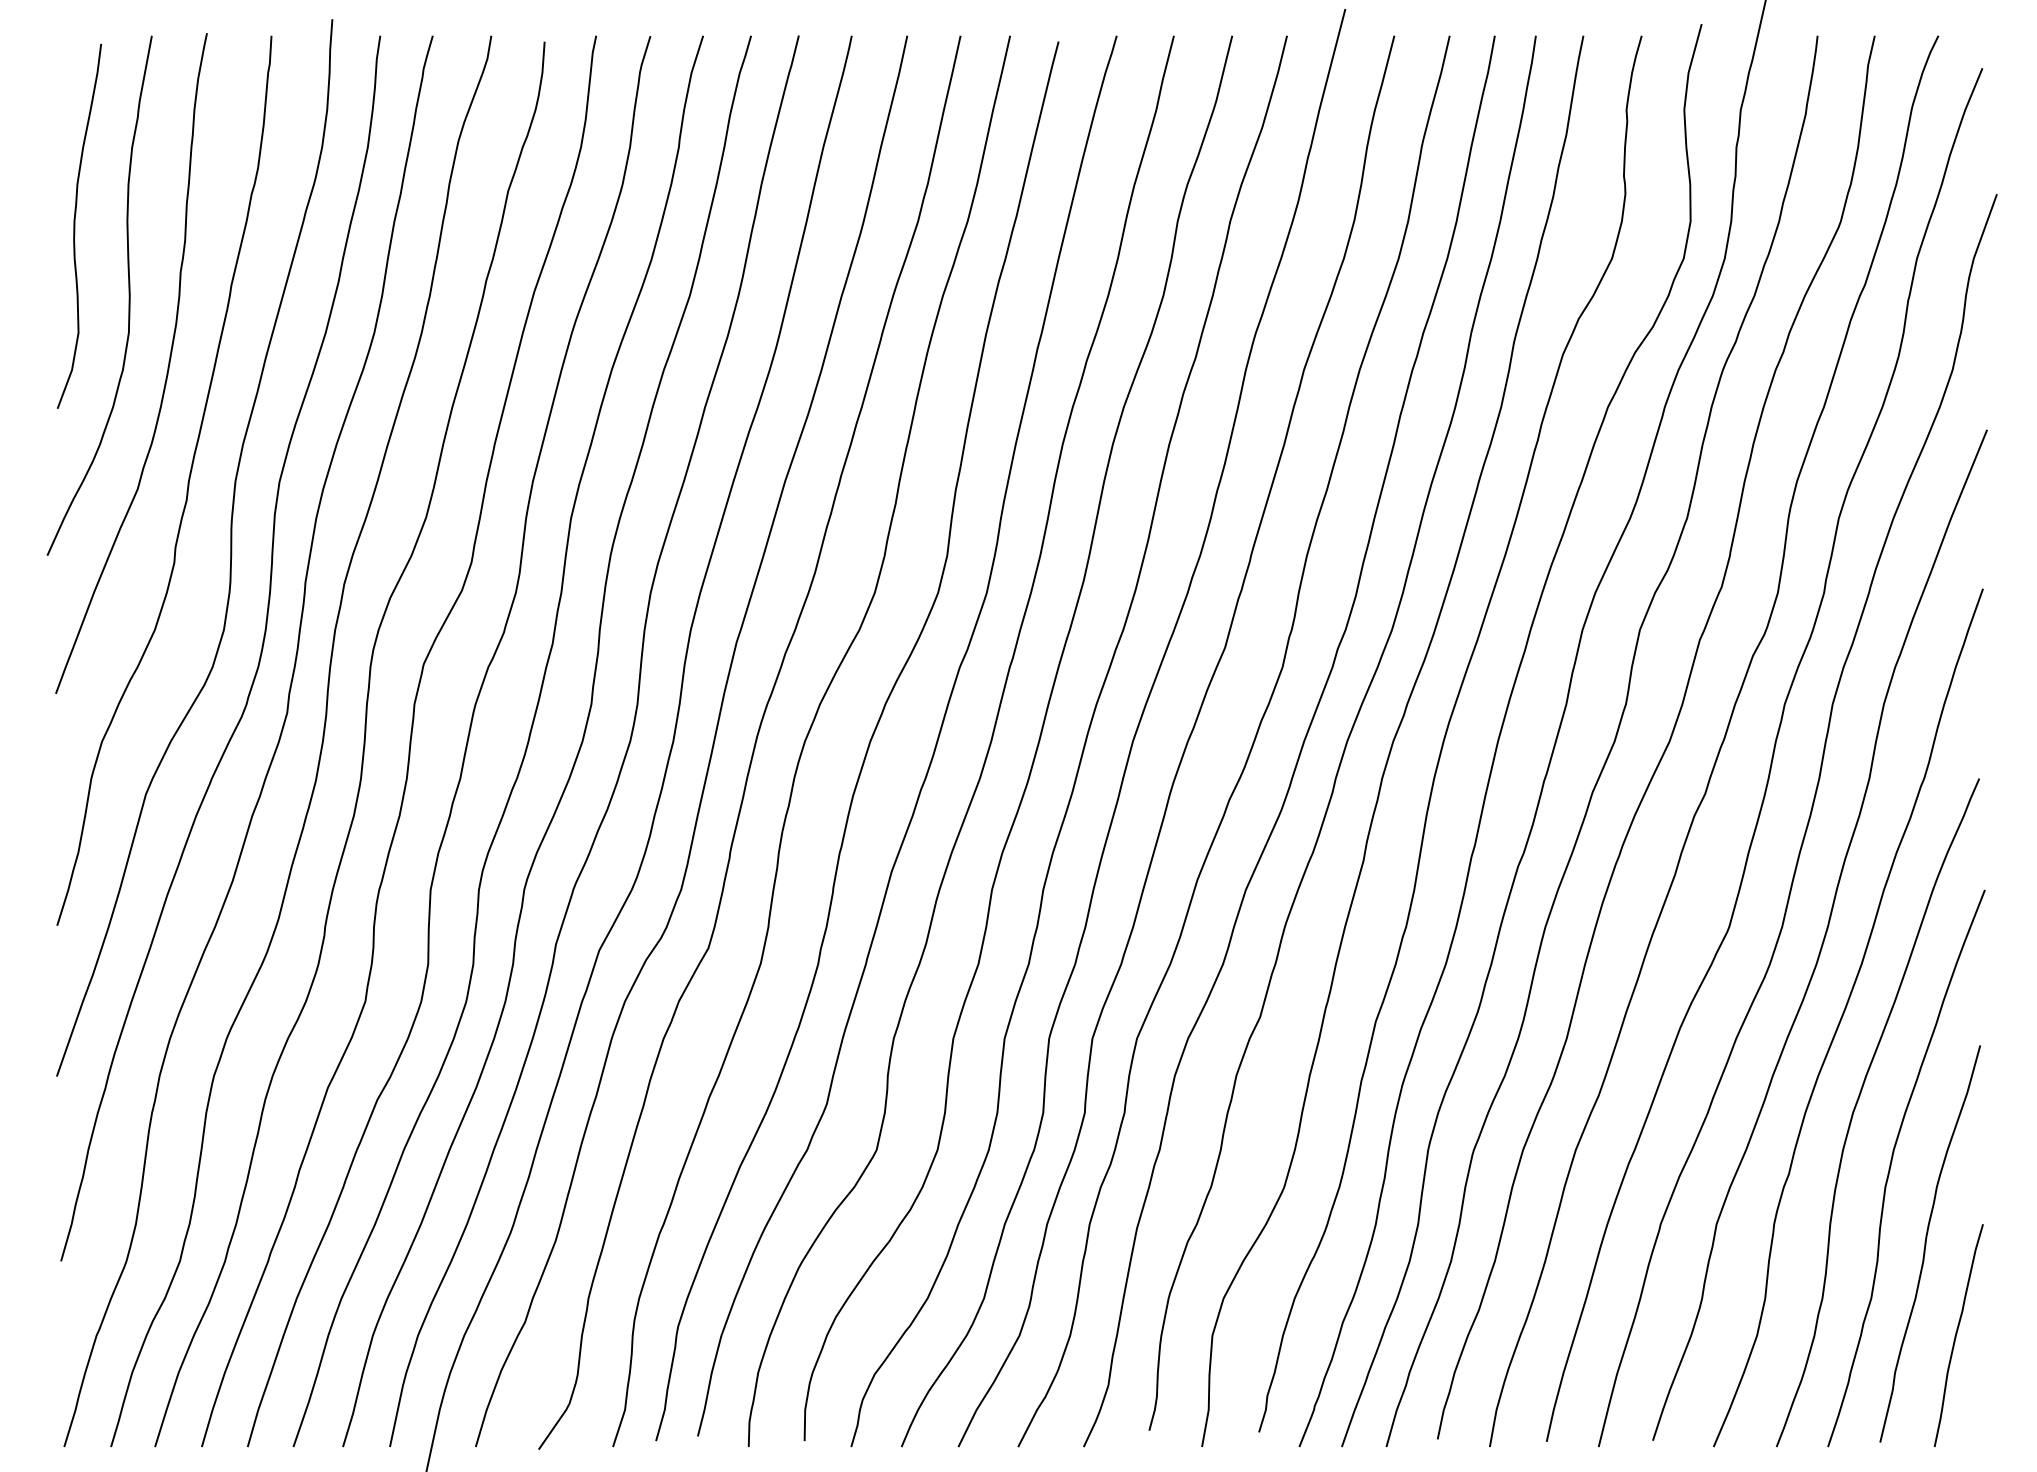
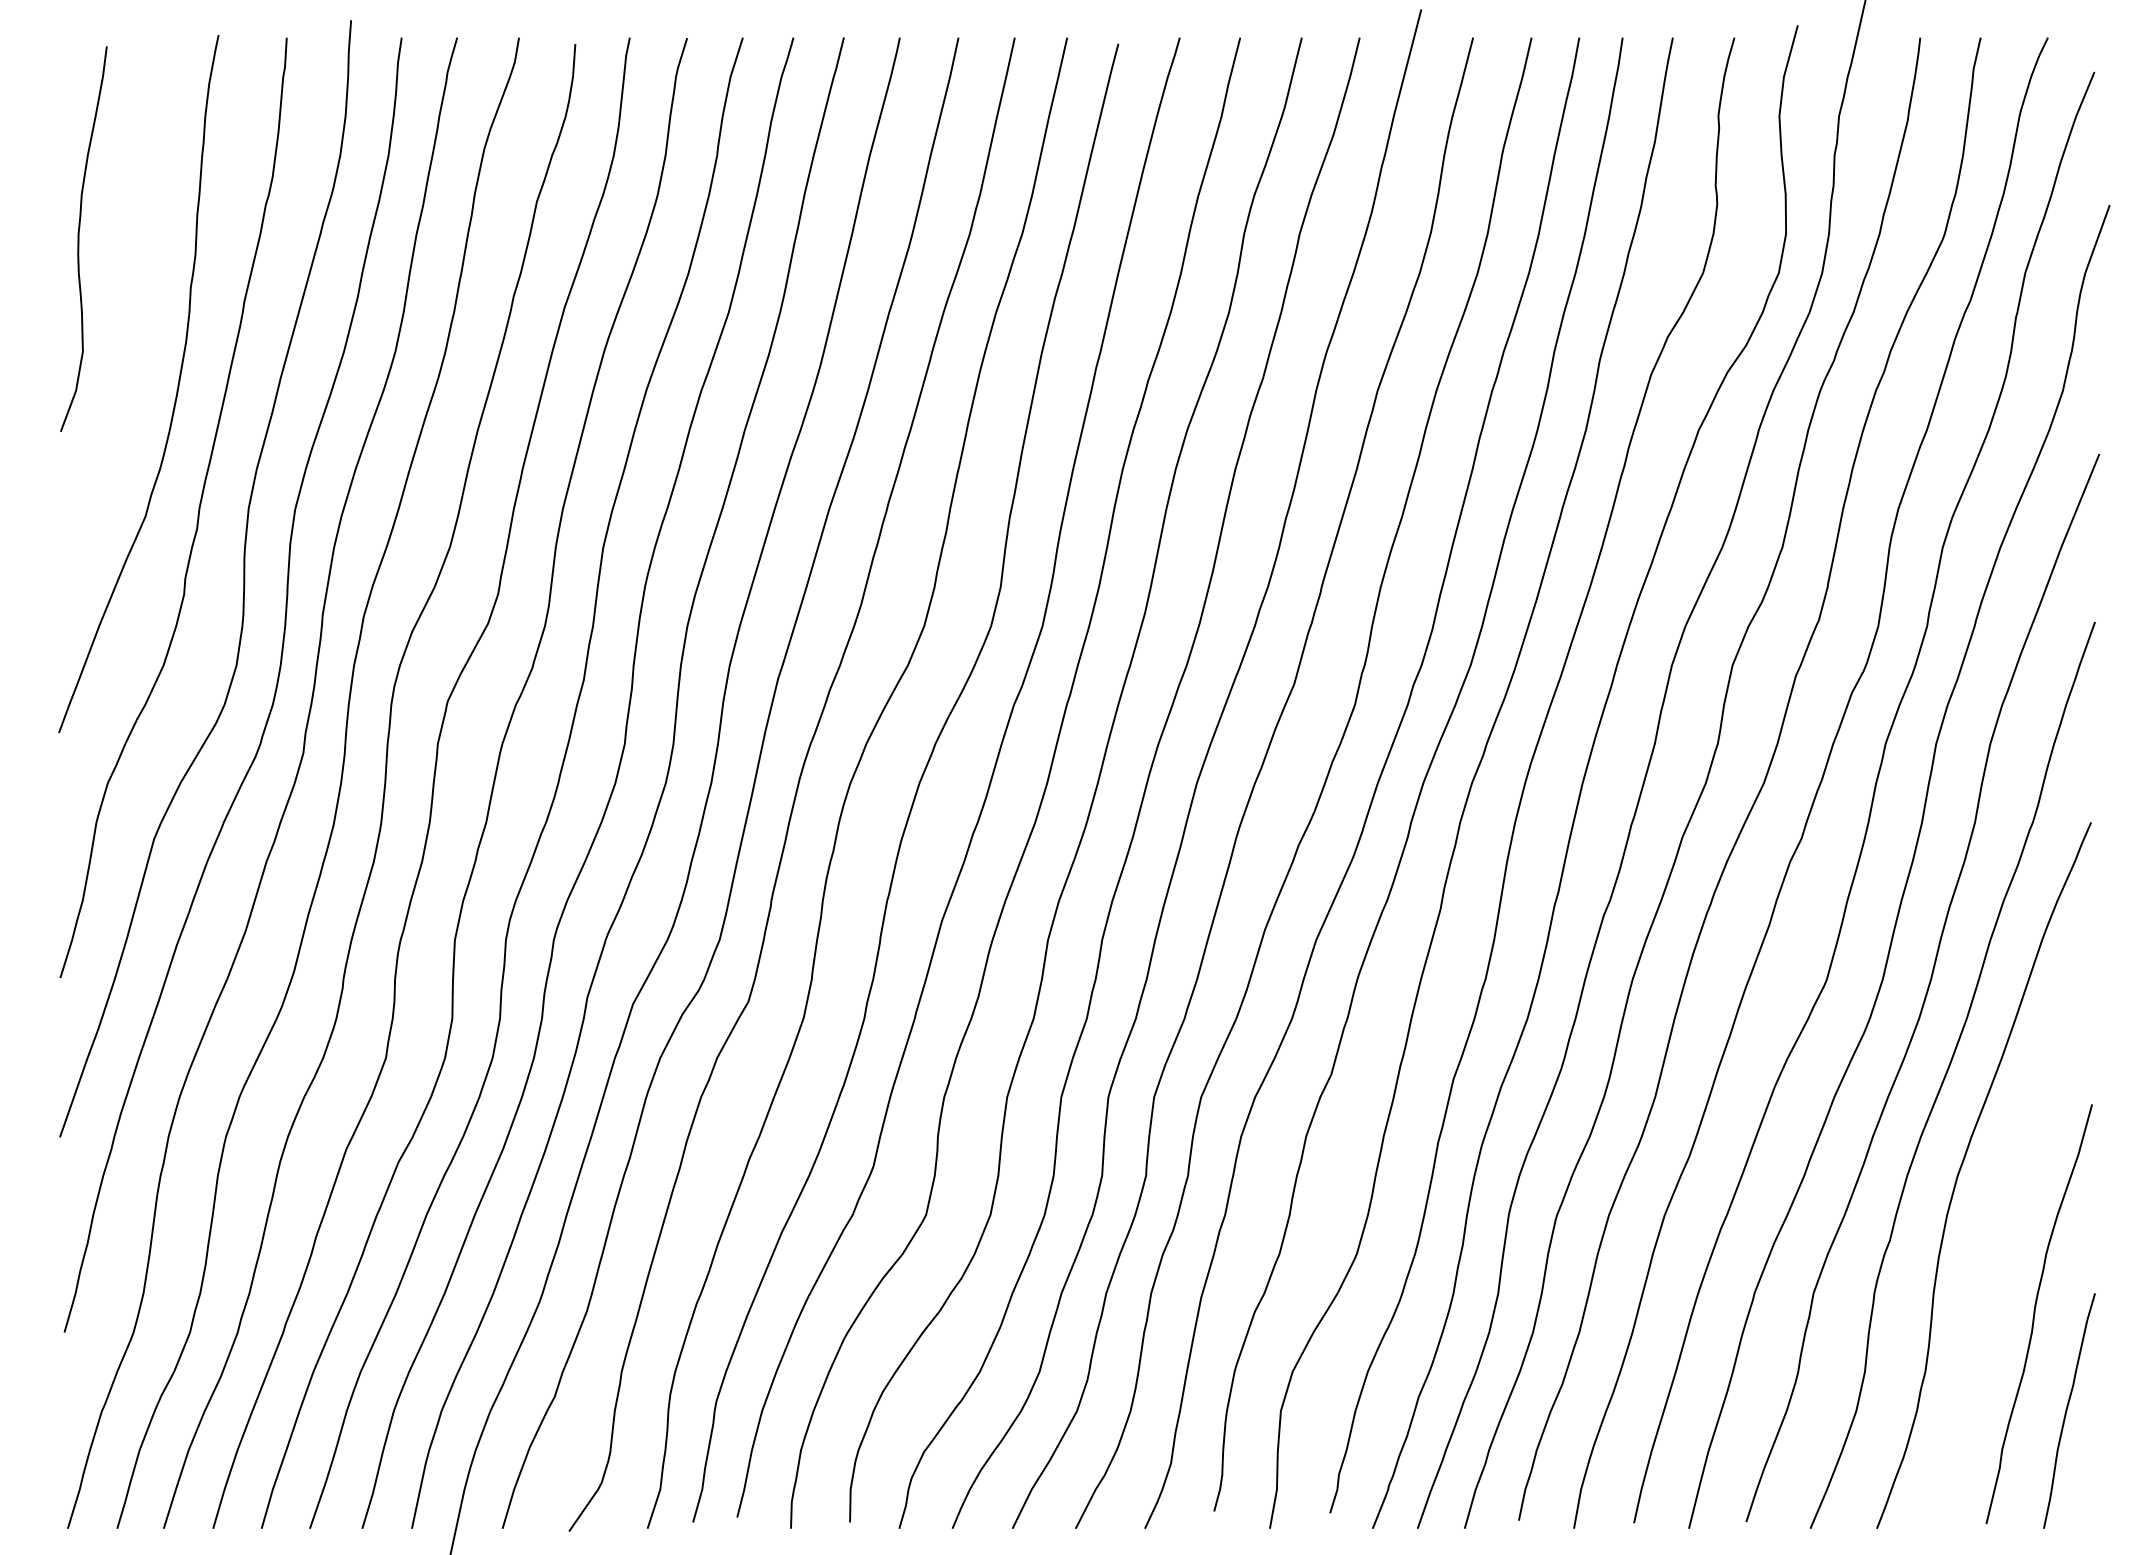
curve: (128, 290) -> (135, 306), removed
curve: (1891, 1165) -> (1998, 1231), removed

